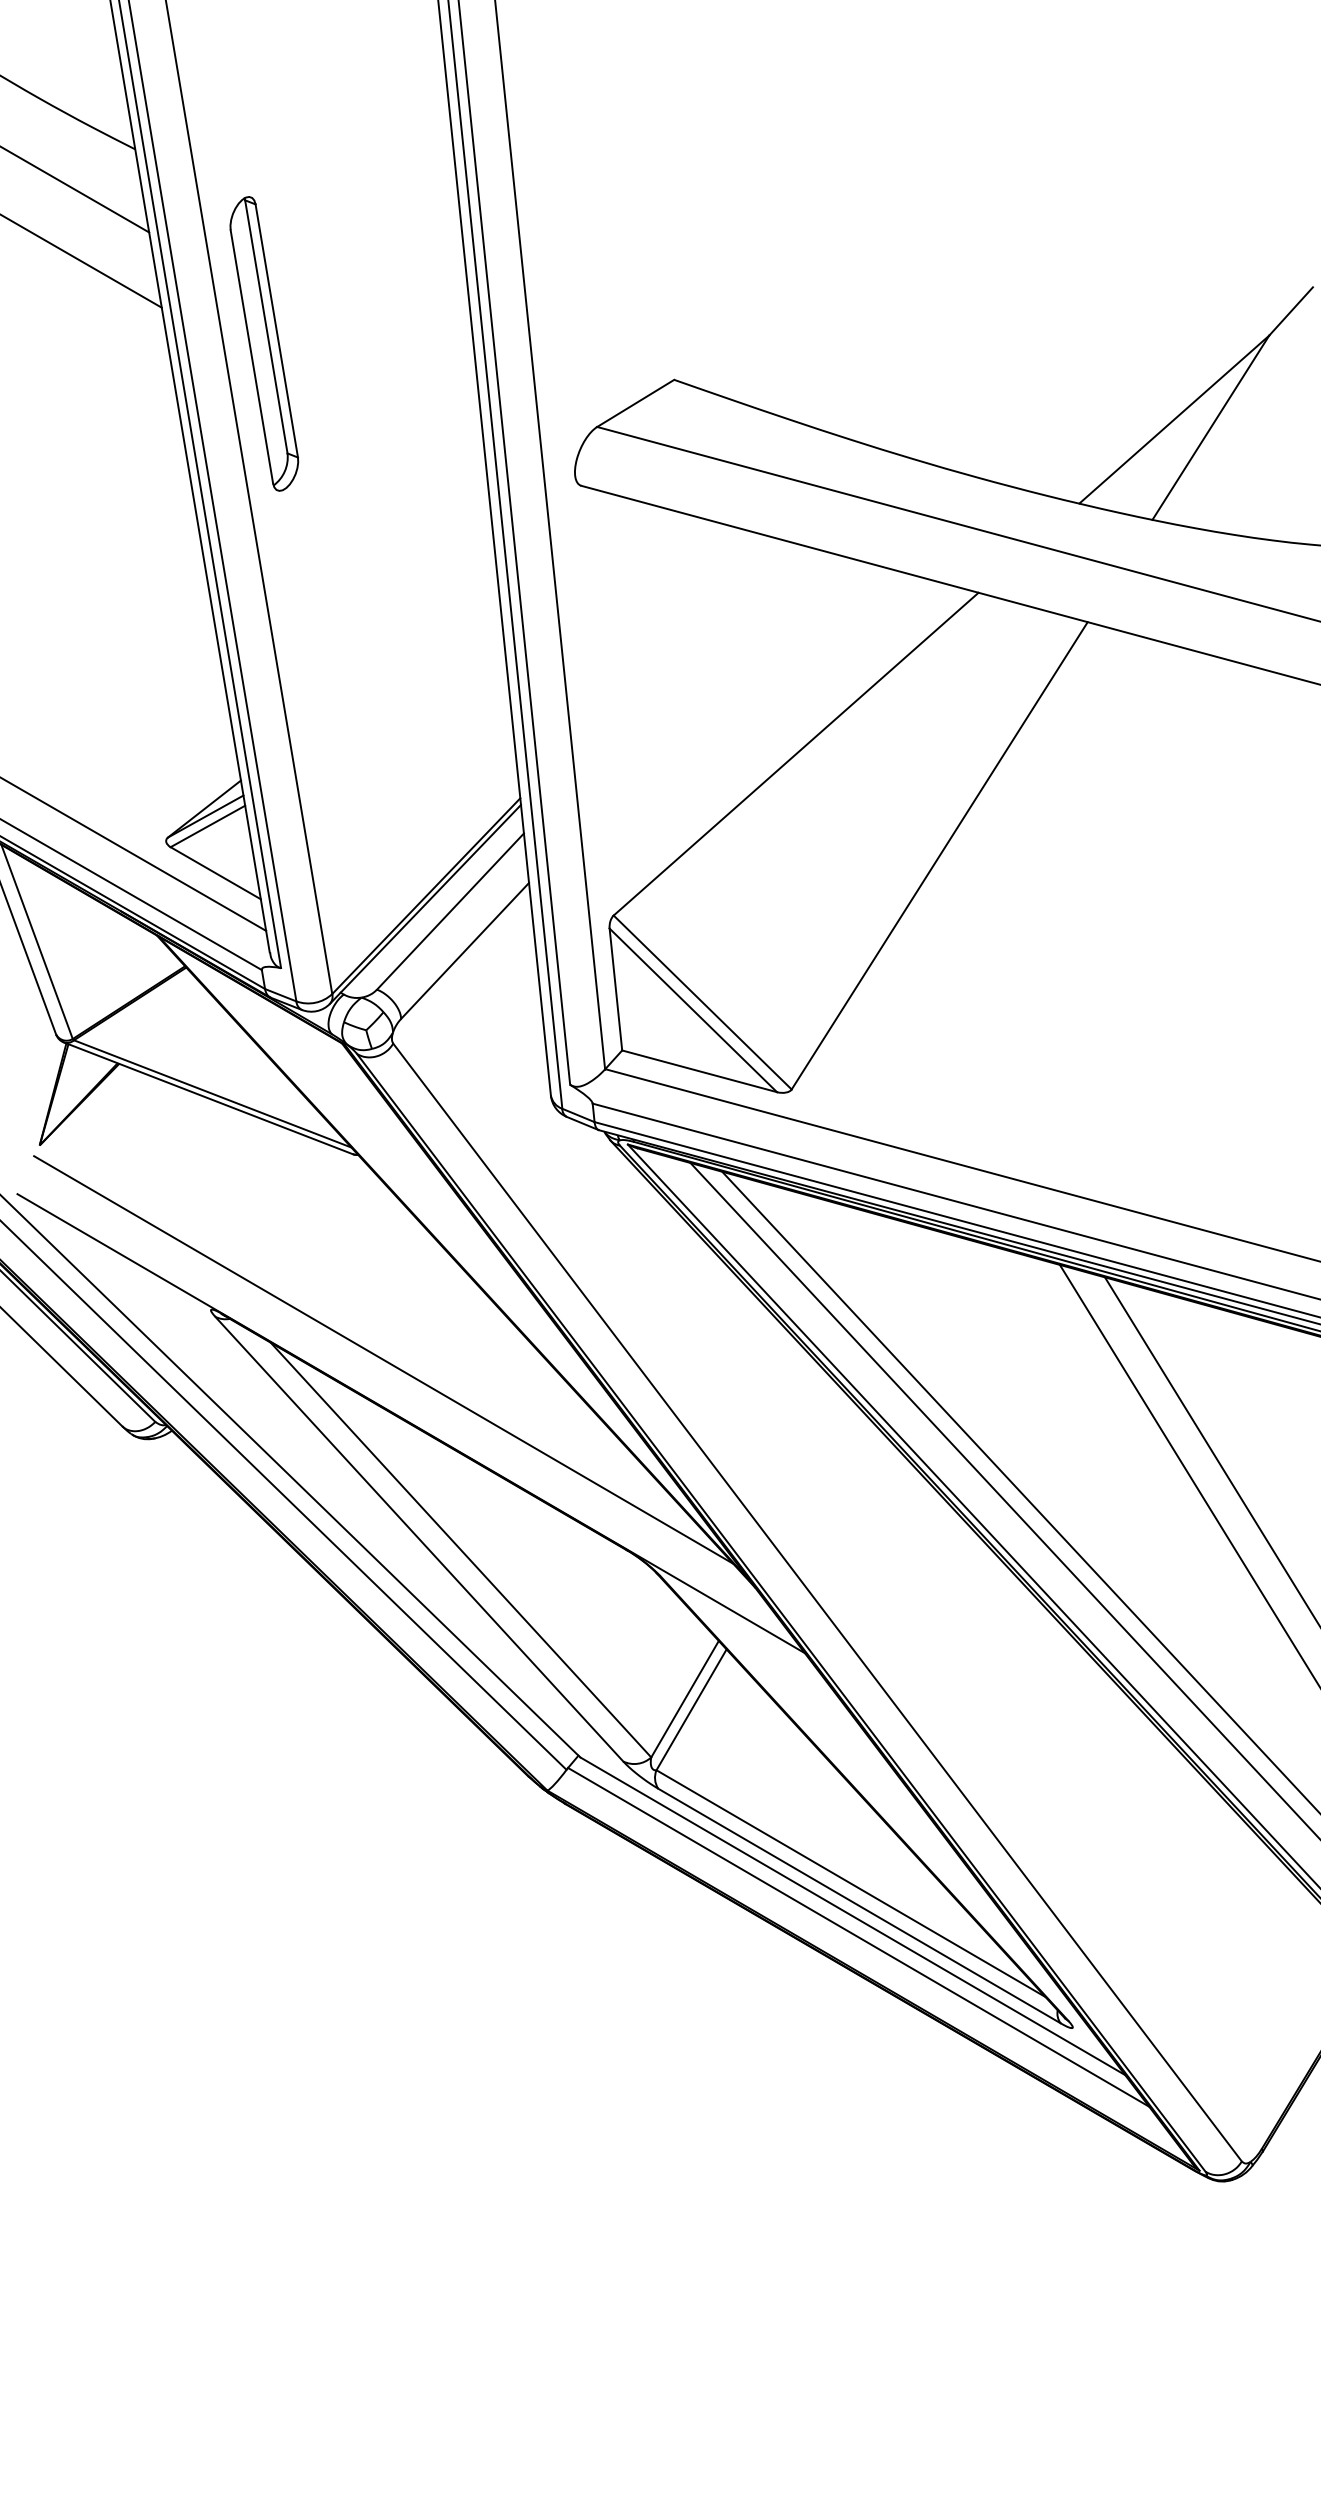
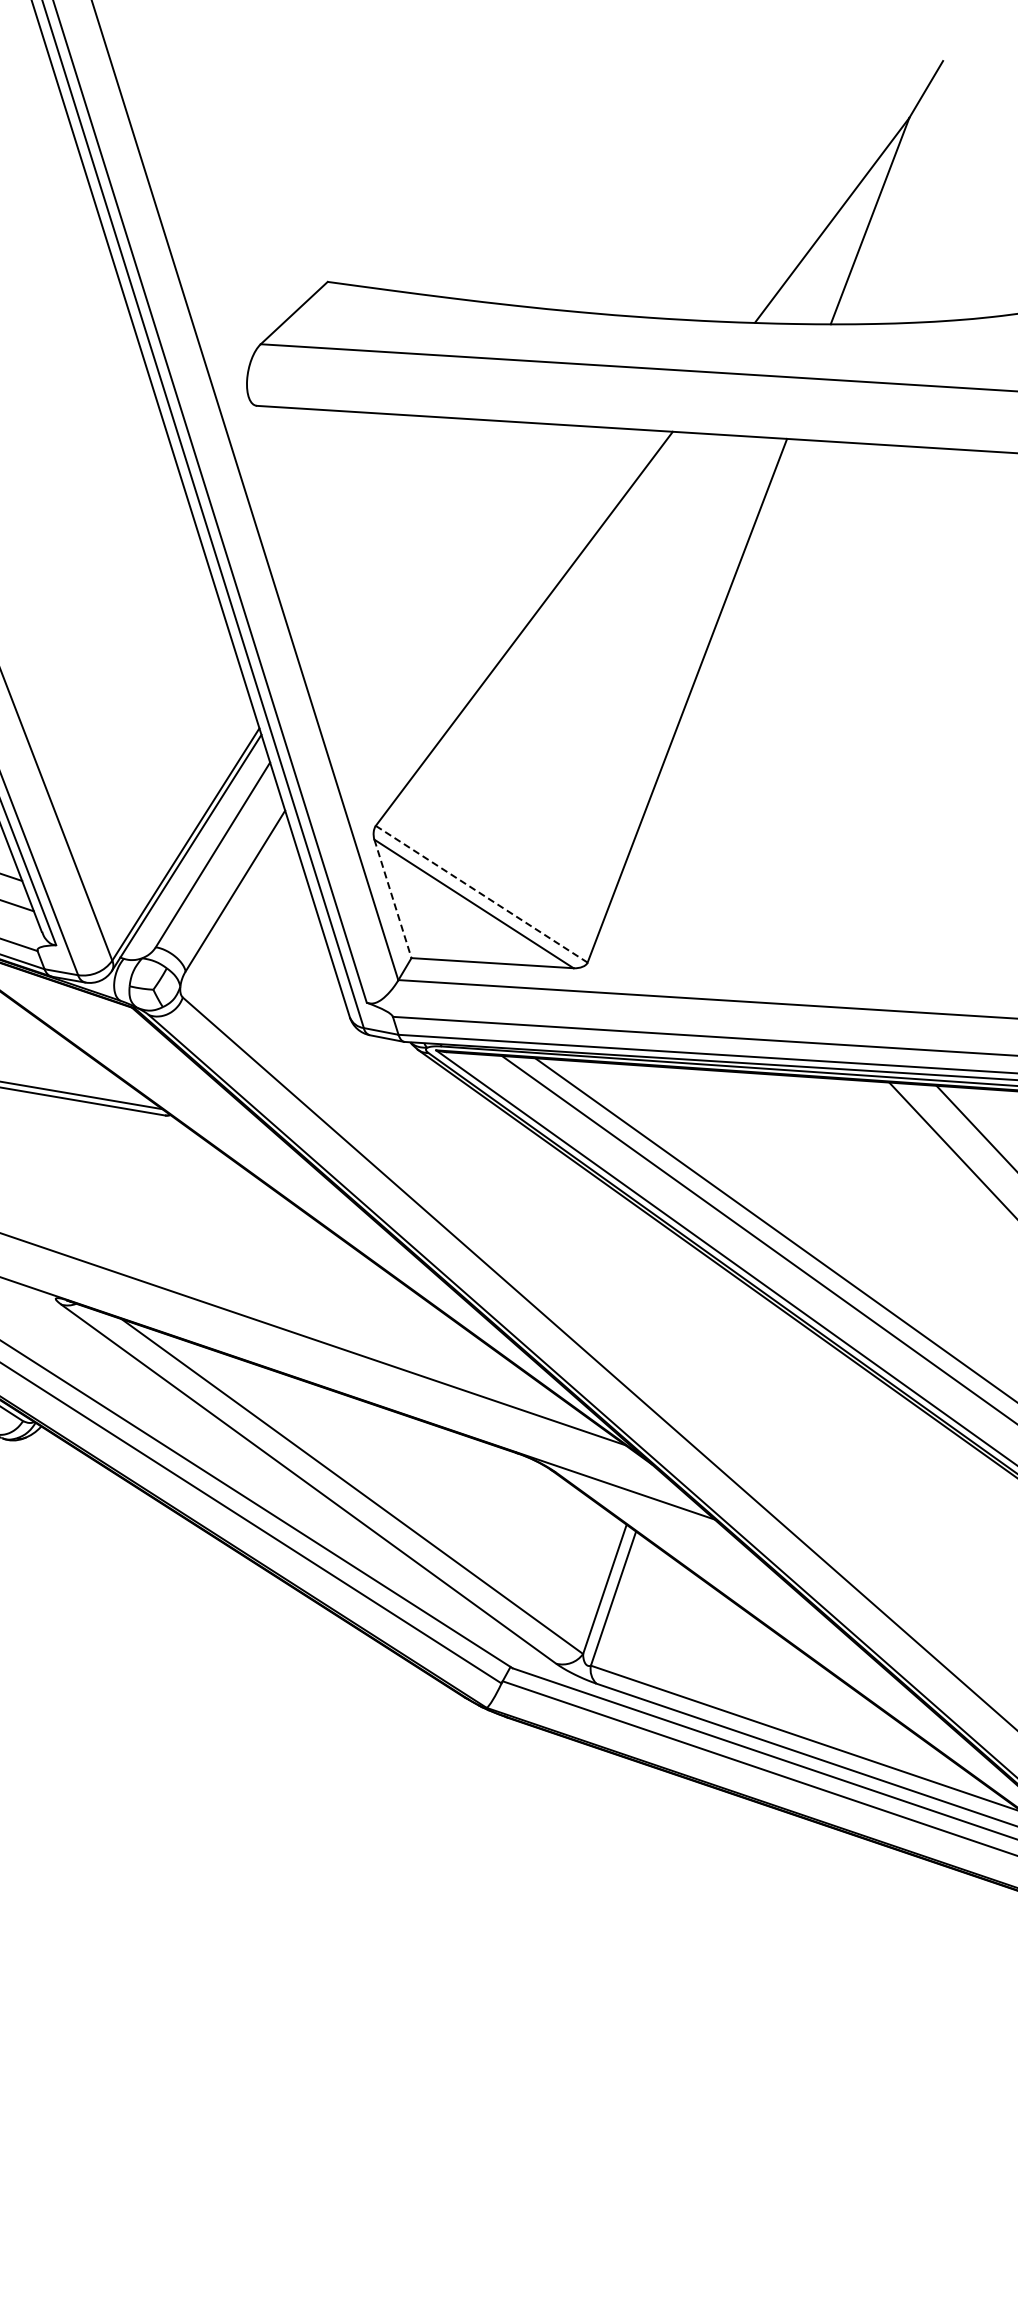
line: (615, 990) -> (392, 899), solid -> dashed
line: (703, 1002) -> (482, 894), solid -> dashed

